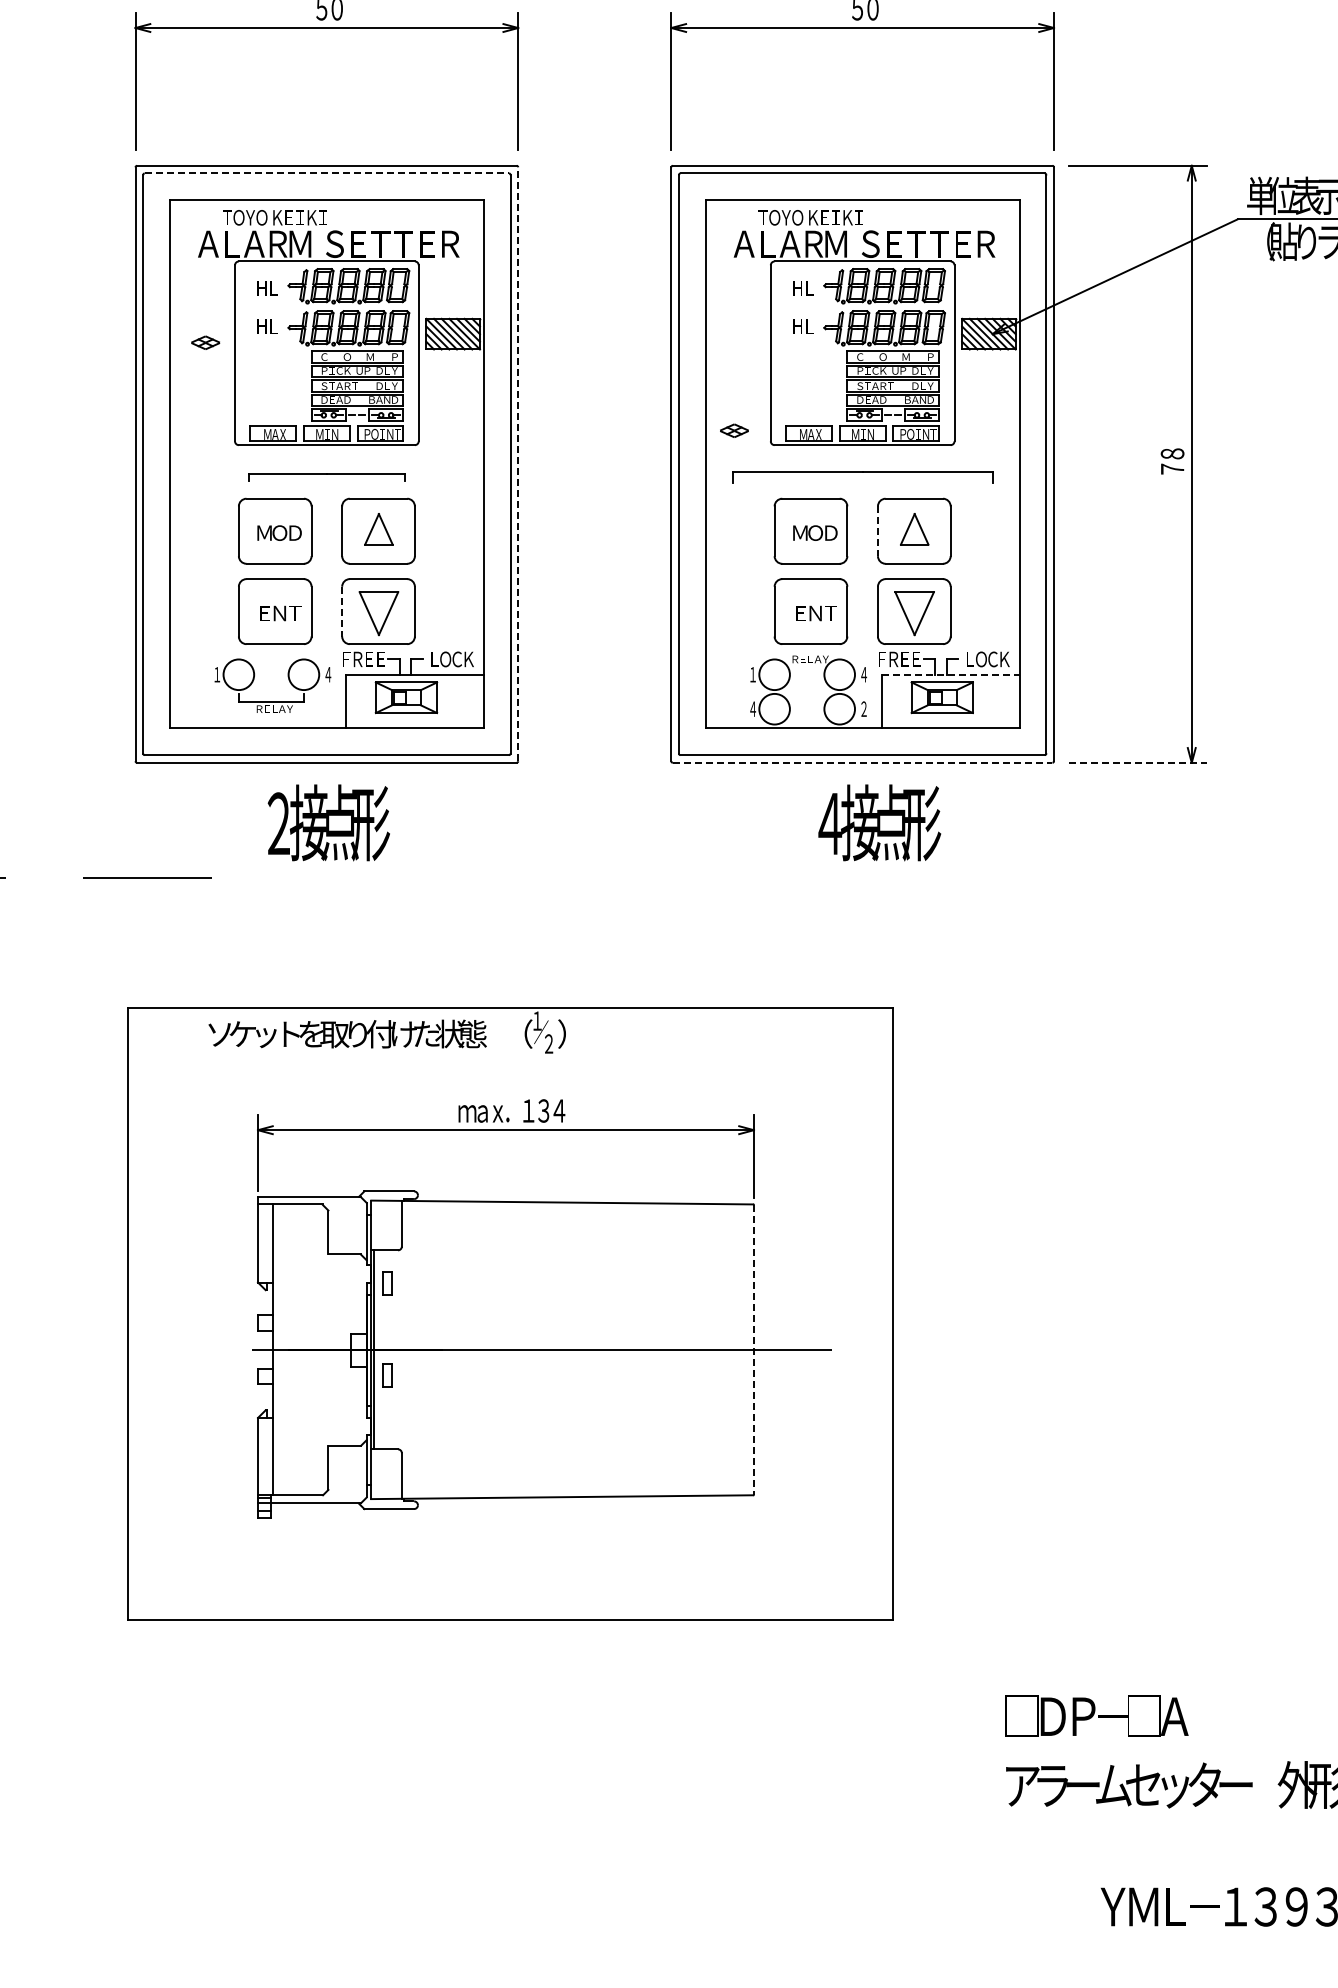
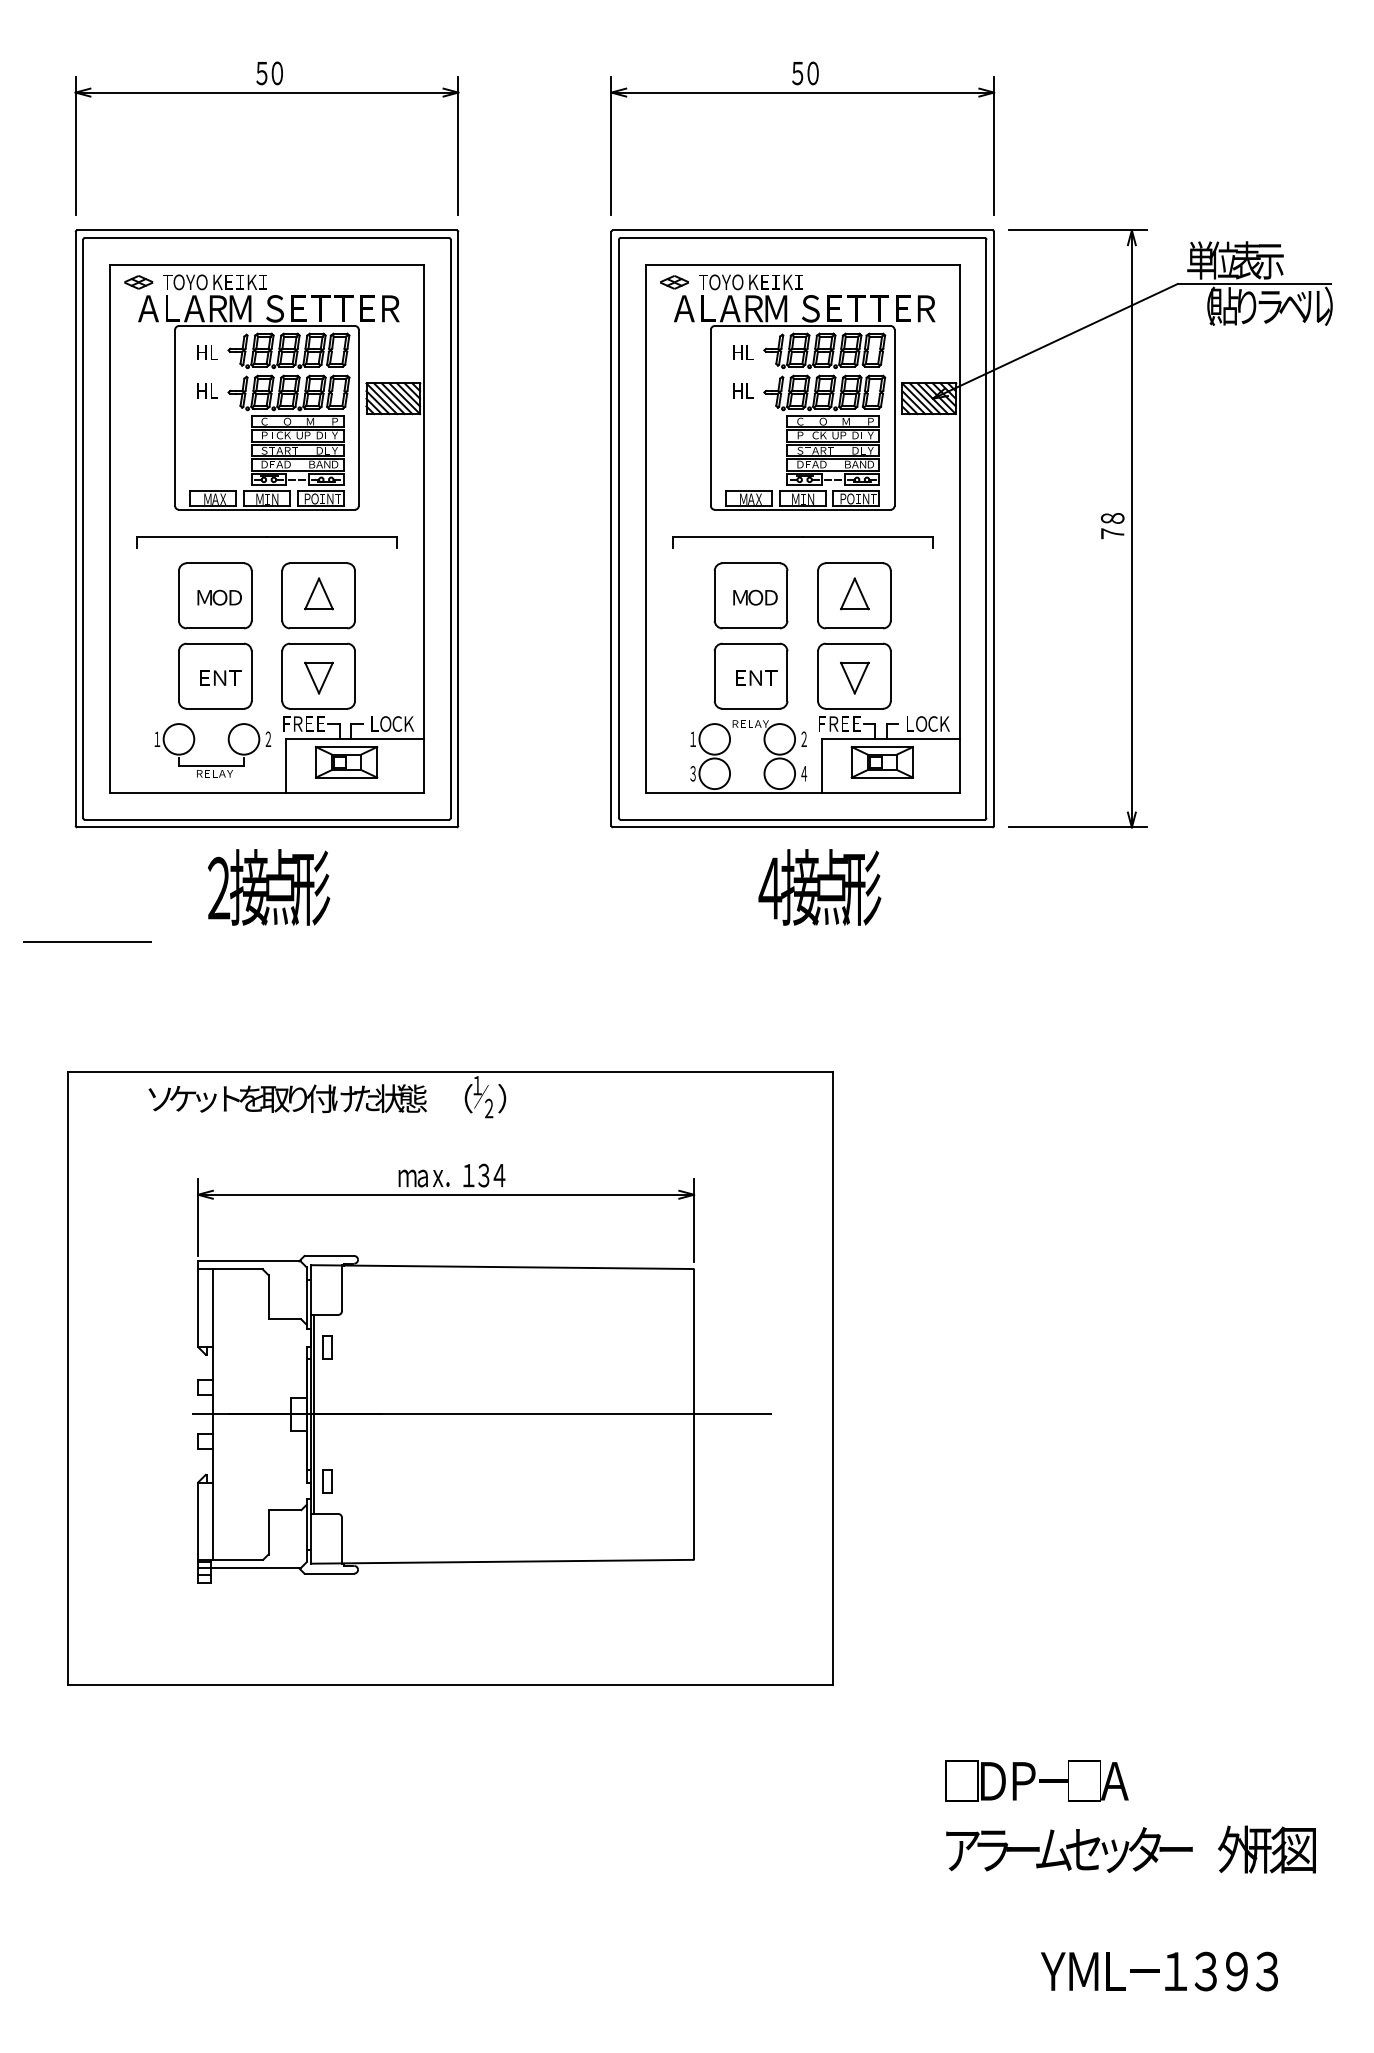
line: (327, 173) -> (267, 238), dashed -> solid
part: (205, 342) -> (138, 282), moved
part: (734, 430) -> (674, 282), moved
line: (518, 463) -> (458, 528), dashed -> solid
part: (326, 477) -> (266, 542), size x1.67
line: (878, 530) -> (818, 595), dashed -> solid
line: (342, 611) -> (282, 676), dashed -> solid
part: (378, 612) -> (318, 677), size x0.71
part: (914, 612) -> (854, 677), size x0.71
text: (328, 673) -> (268, 738), ４ -> ２
text: (864, 673) -> (804, 738), ４ -> ２
line: (950, 674) -> (890, 739), dashed -> solid
text: (753, 708) -> (693, 773), ４ -> ３
text: (864, 708) -> (804, 773), ２ -> ４
line: (862, 762) -> (802, 827), dashed -> solid
line: (1138, 762) -> (1078, 827), dashed -> solid
line: (754, 1349) -> (694, 1414), dashed -> solid
part: (387, 1374) -> (327, 1481), moved

